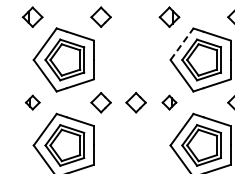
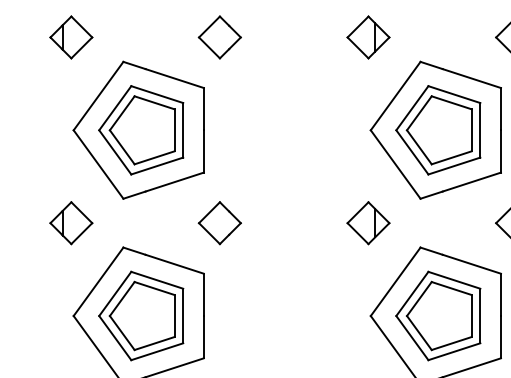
line: (182, 43) -> (396, 94), dashed -> solid
part: (32, 102) -> (70, 222), size x1.43
part: (135, 102) -> (294, 222), removed
part: (169, 102) -> (368, 222), size x1.43

